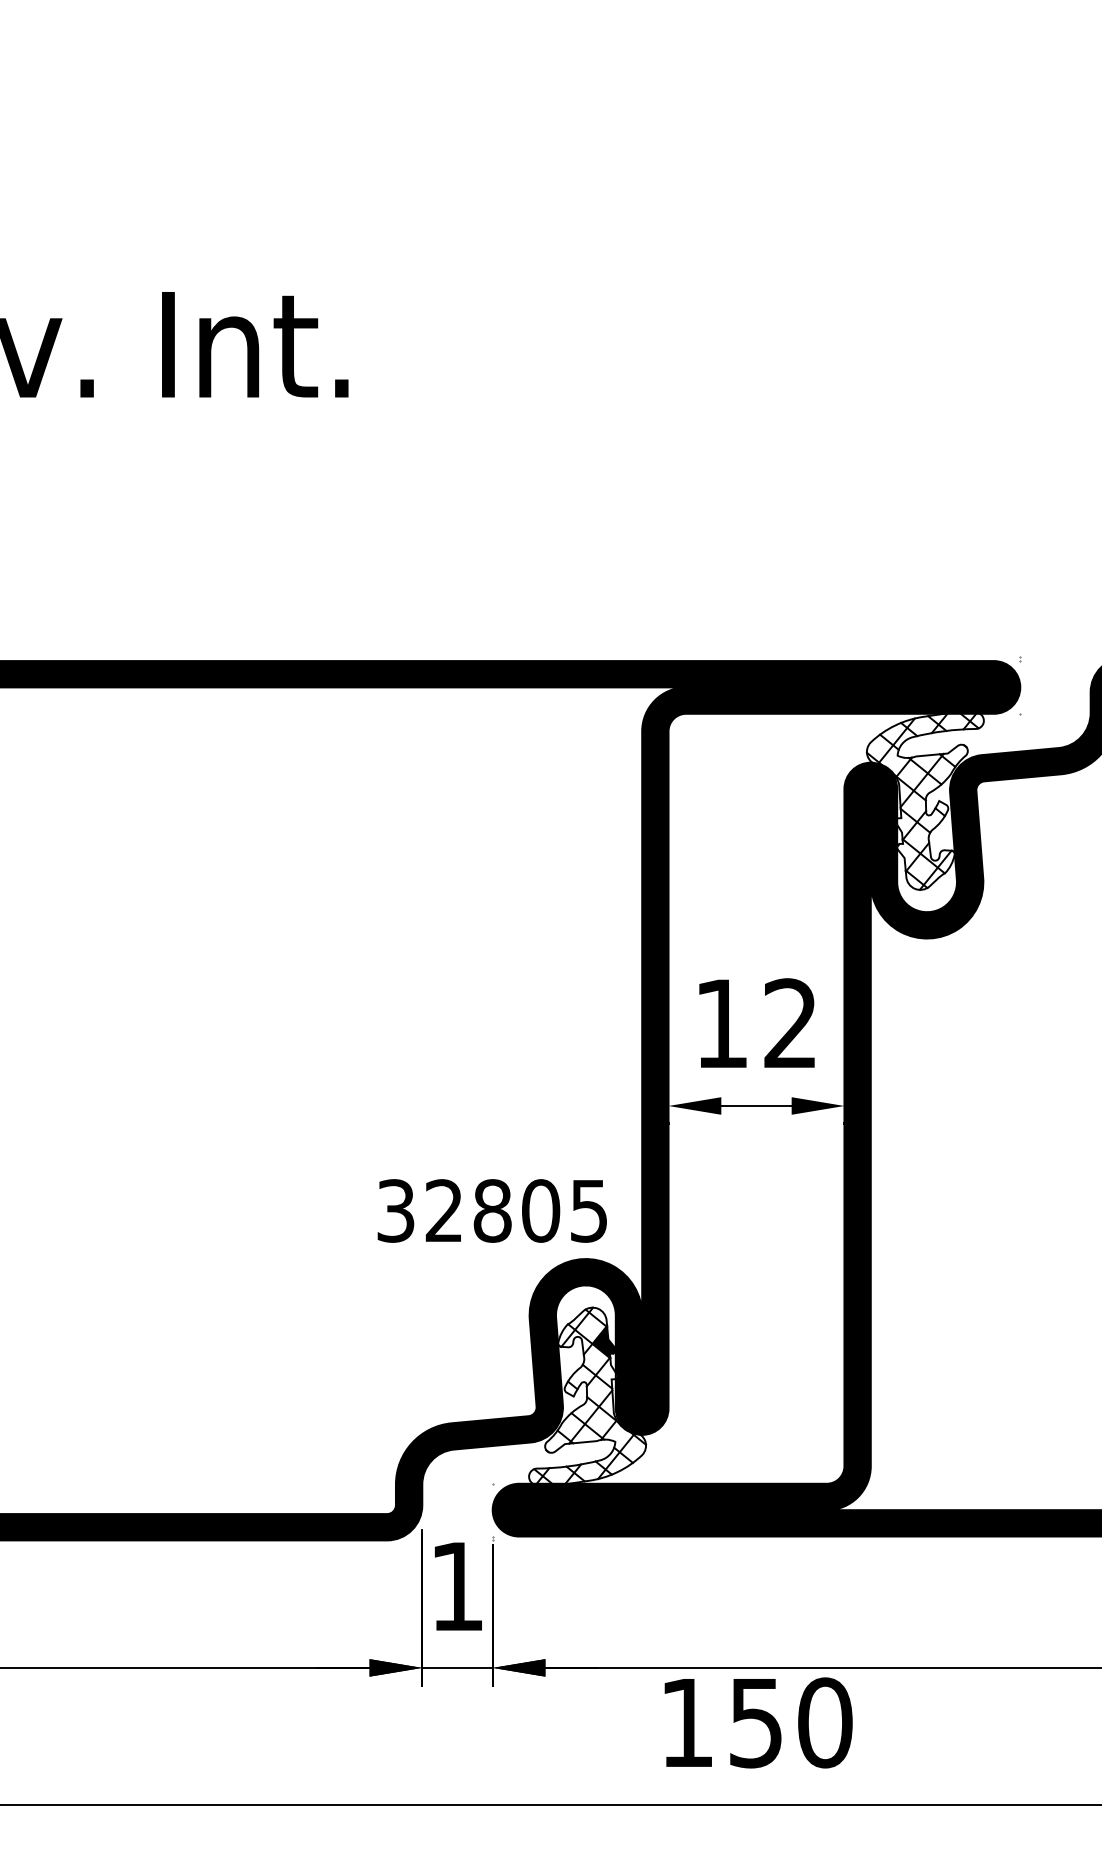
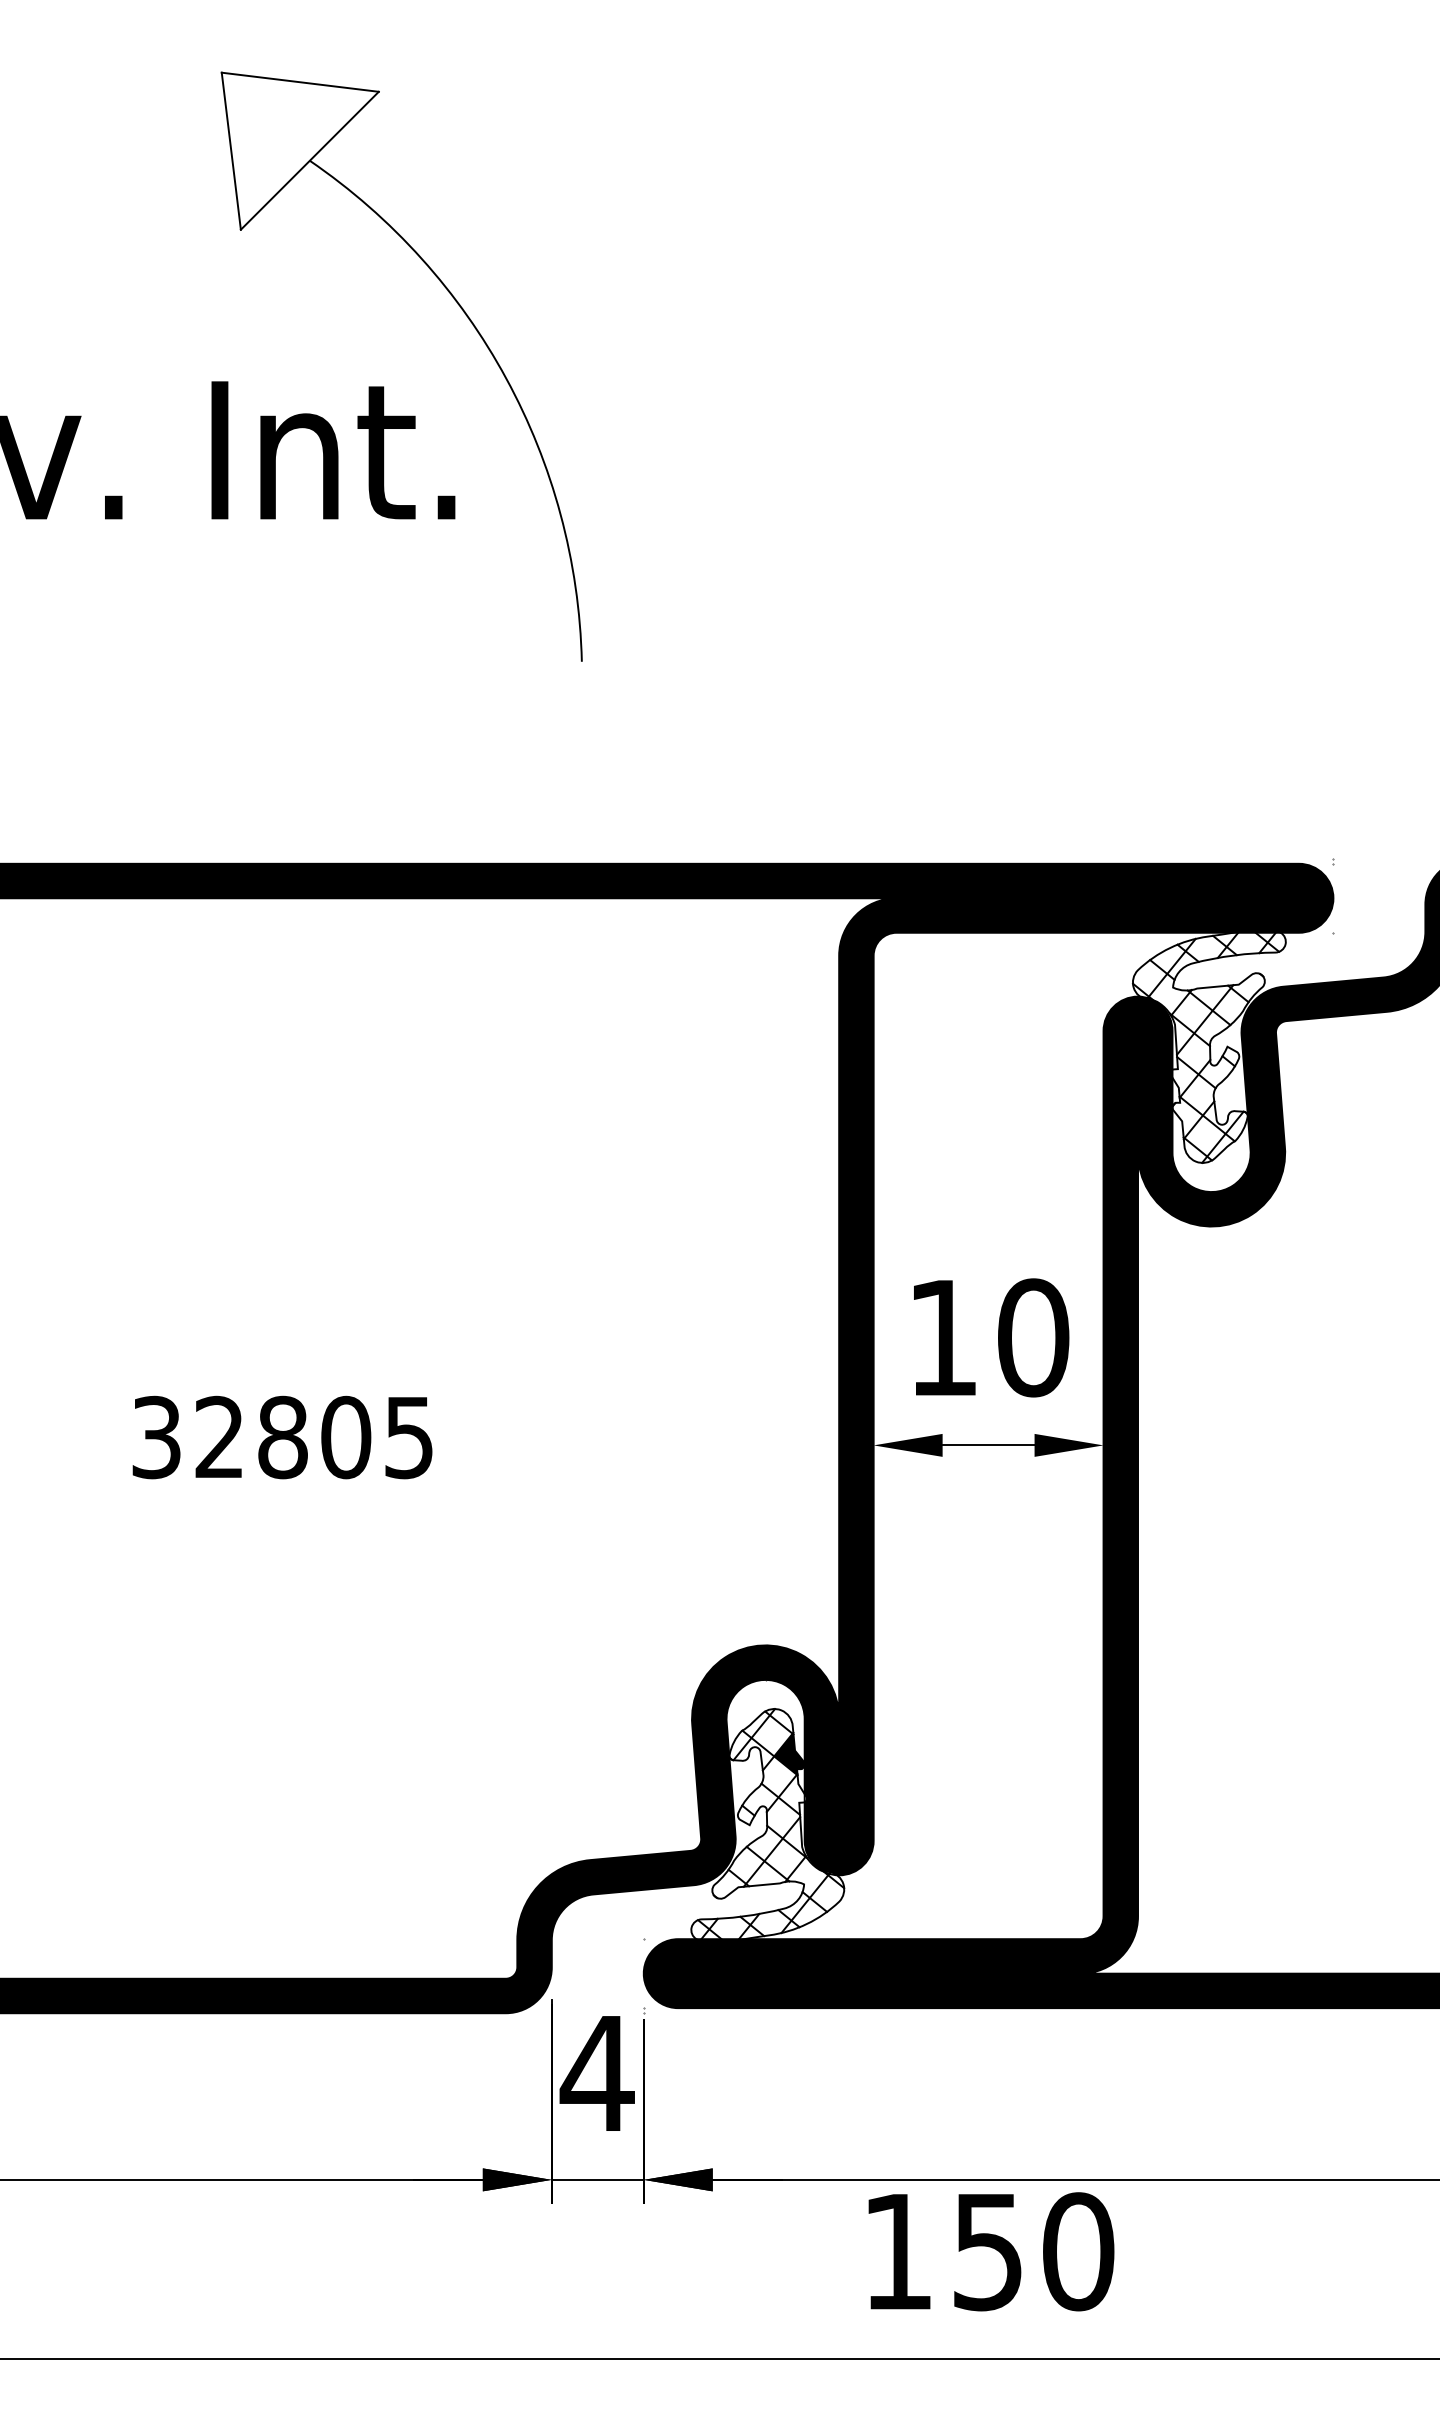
part: (356, 242) -> (465, 316), added
text: (790, 1023) -> (1033, 1337), 12 -> 10
text: (491, 1210) -> (281, 1436), moved
text: (456, 1586) -> (596, 2073), 1 -> 4

